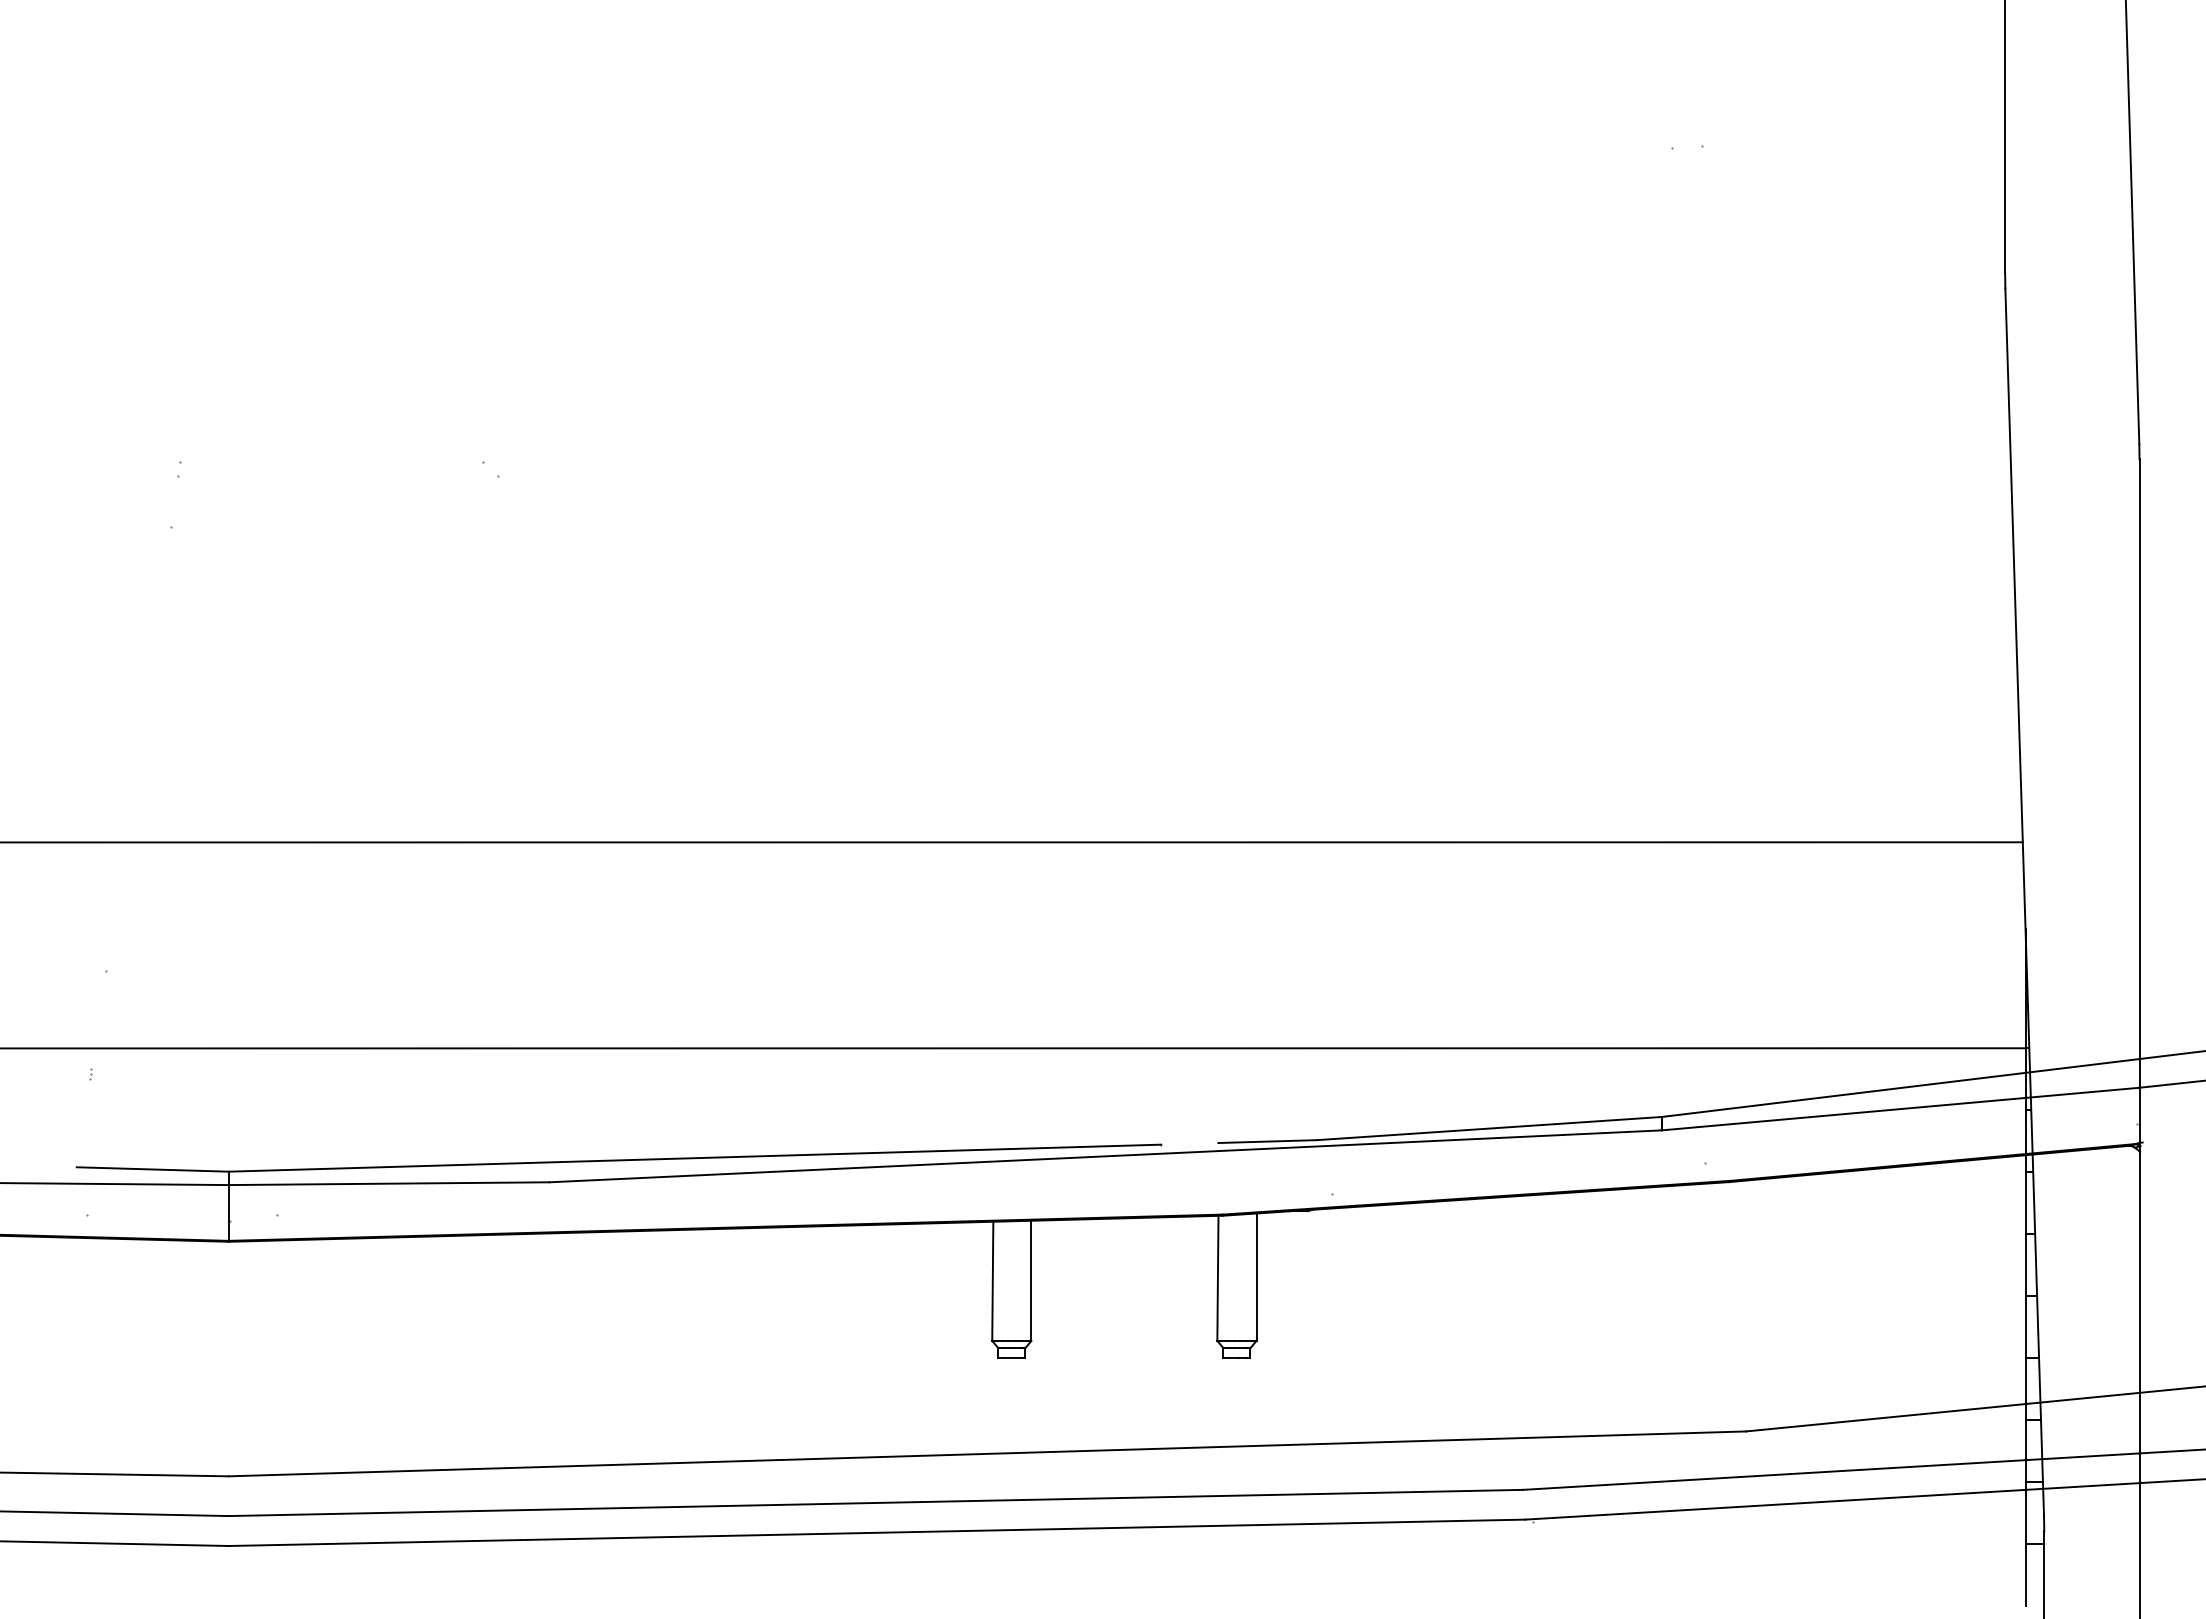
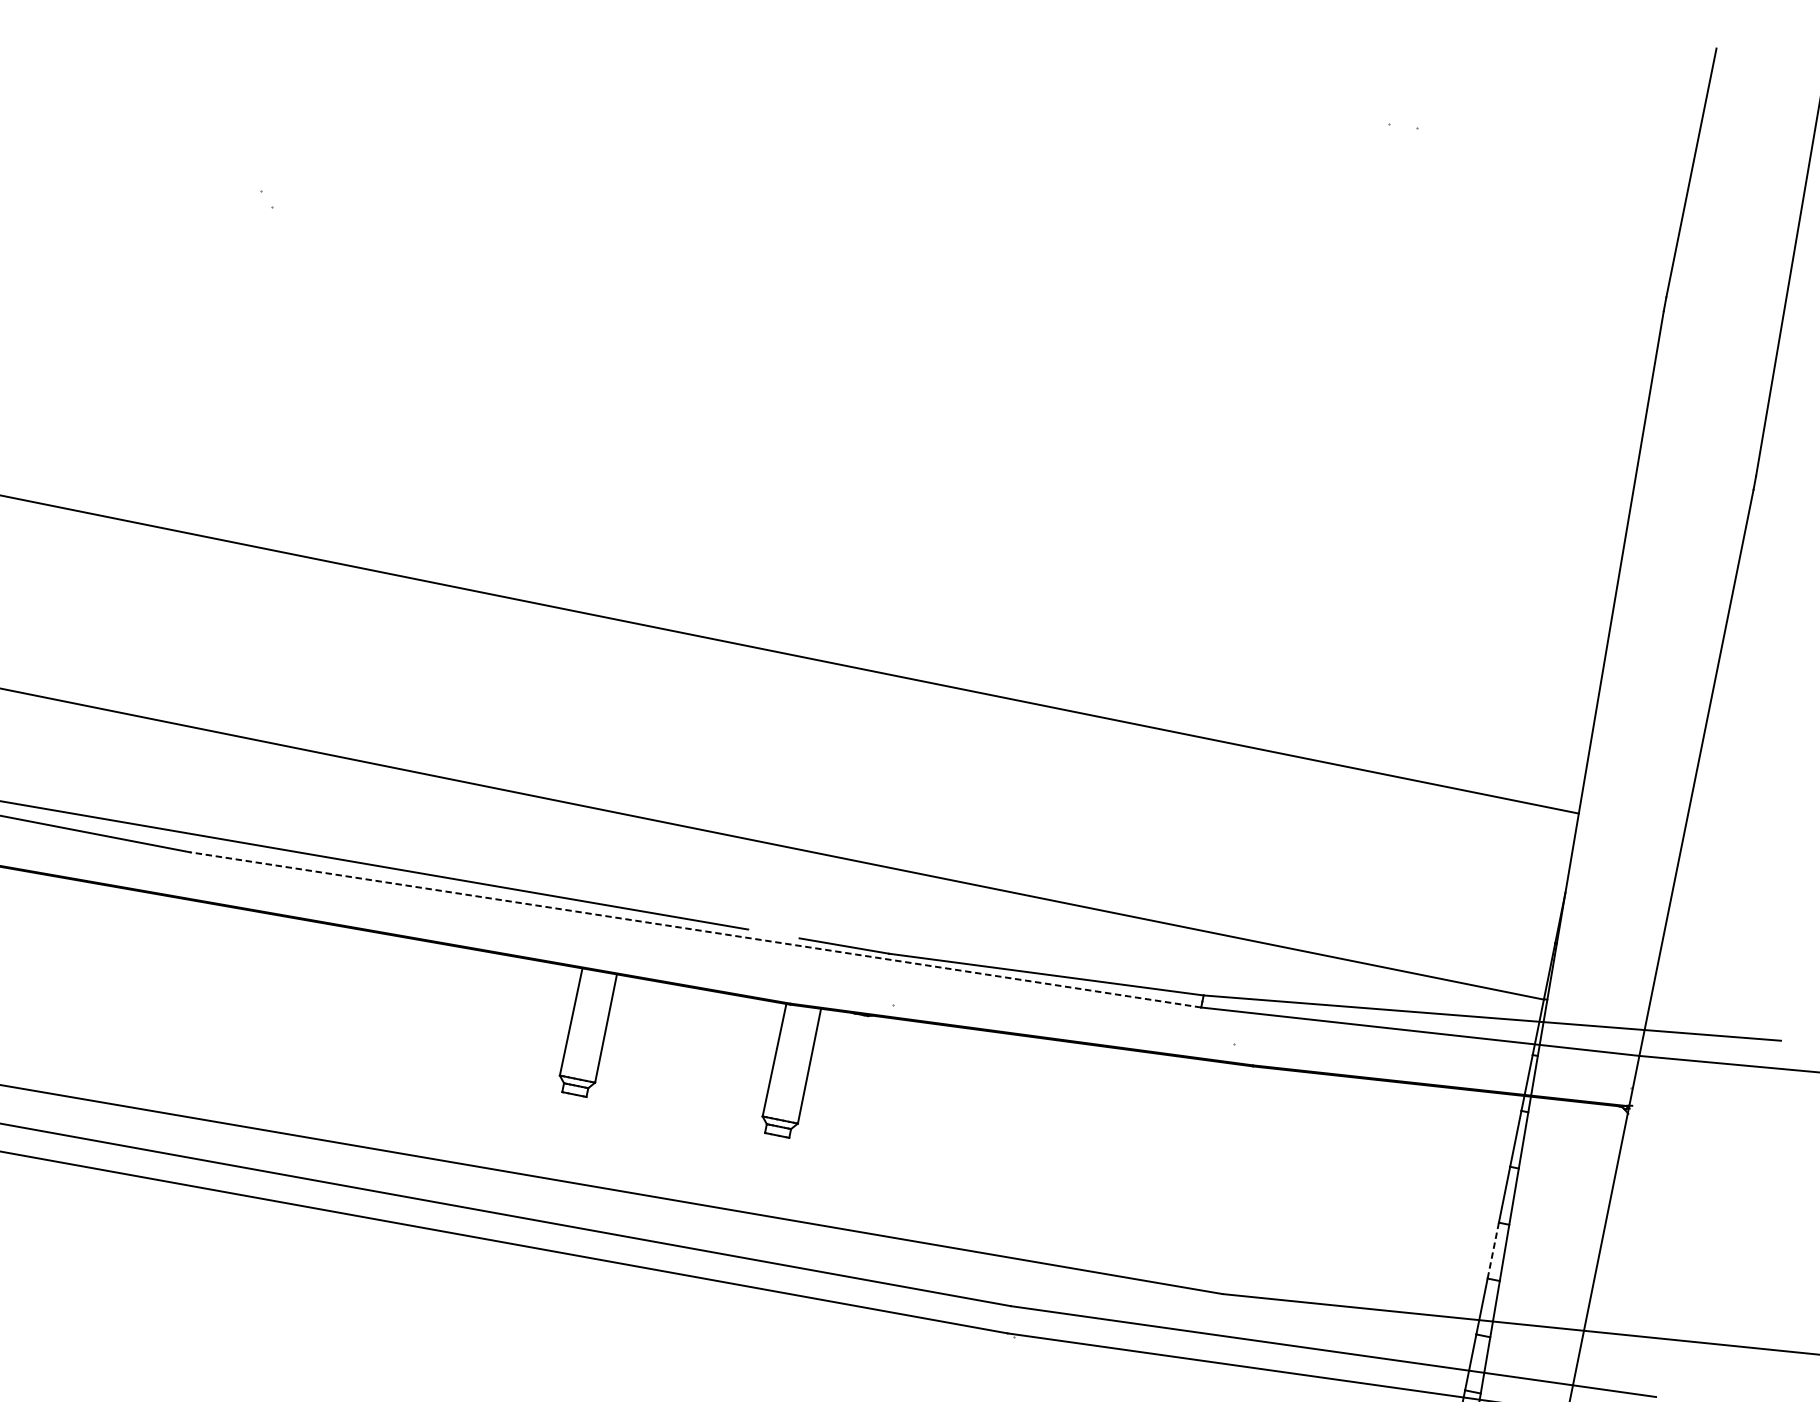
line: (1105, 1156) -> (695, 930), solid -> dashed
line: (2025, 1327) -> (1493, 1251), solid -> dashed

